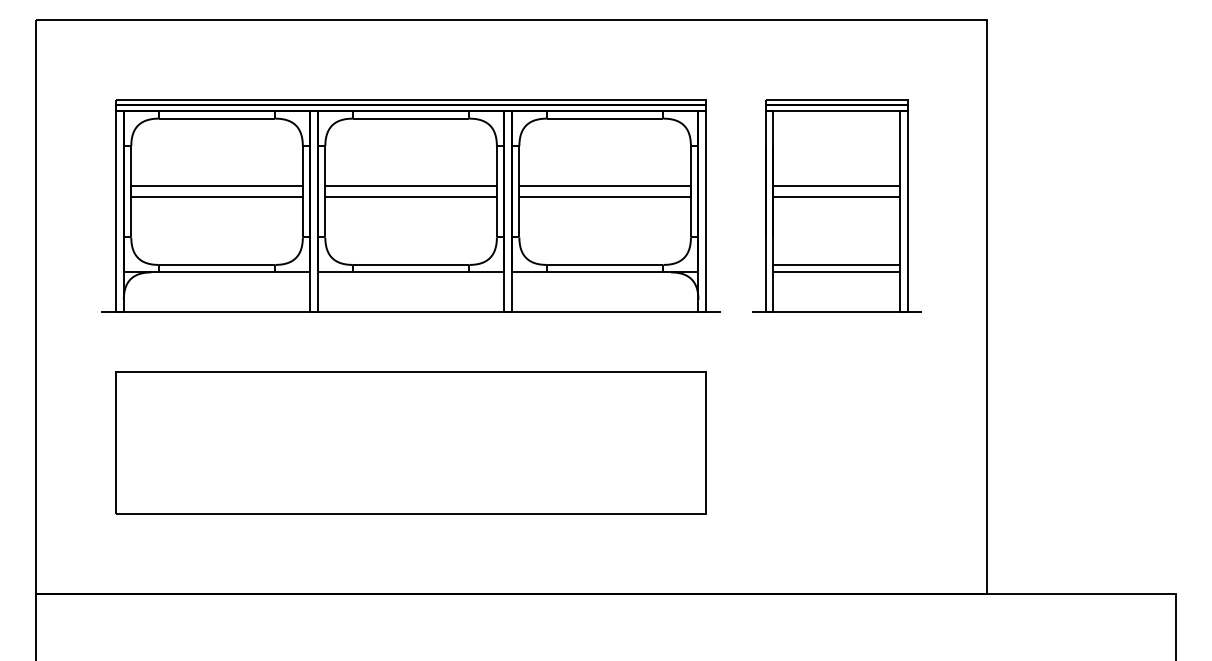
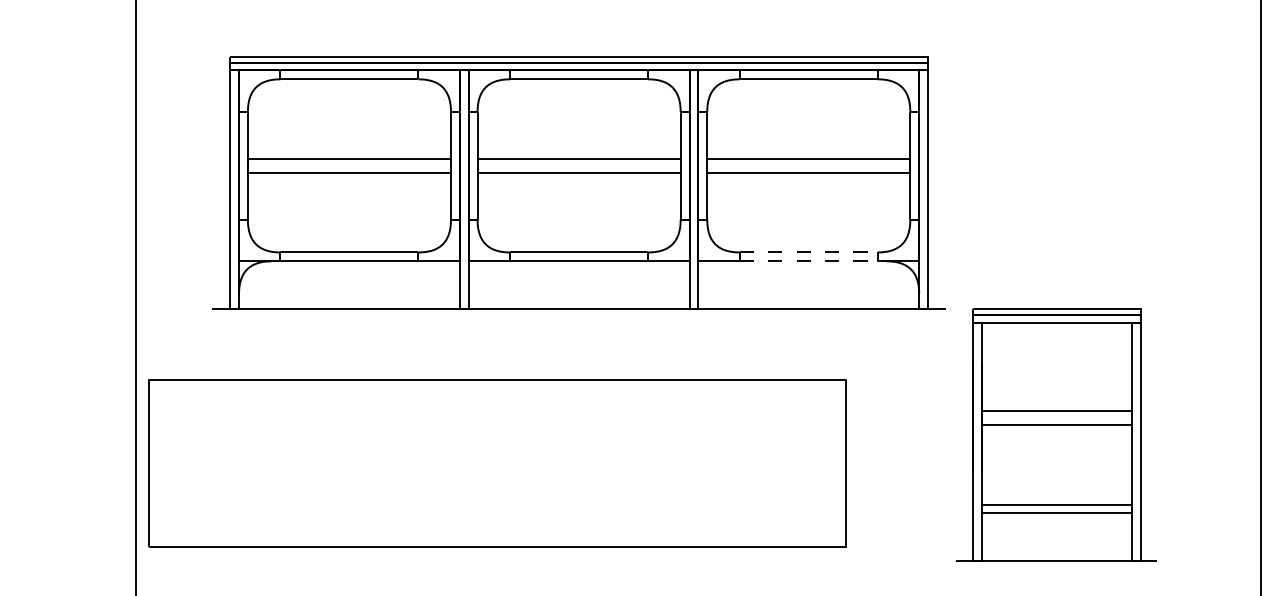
part: (836, 205) -> (1056, 434), moved
line: (605, 264) -> (809, 251), solid -> dashed
line: (605, 272) -> (809, 261), solid -> dashed
part: (410, 442) -> (496, 462), moved

